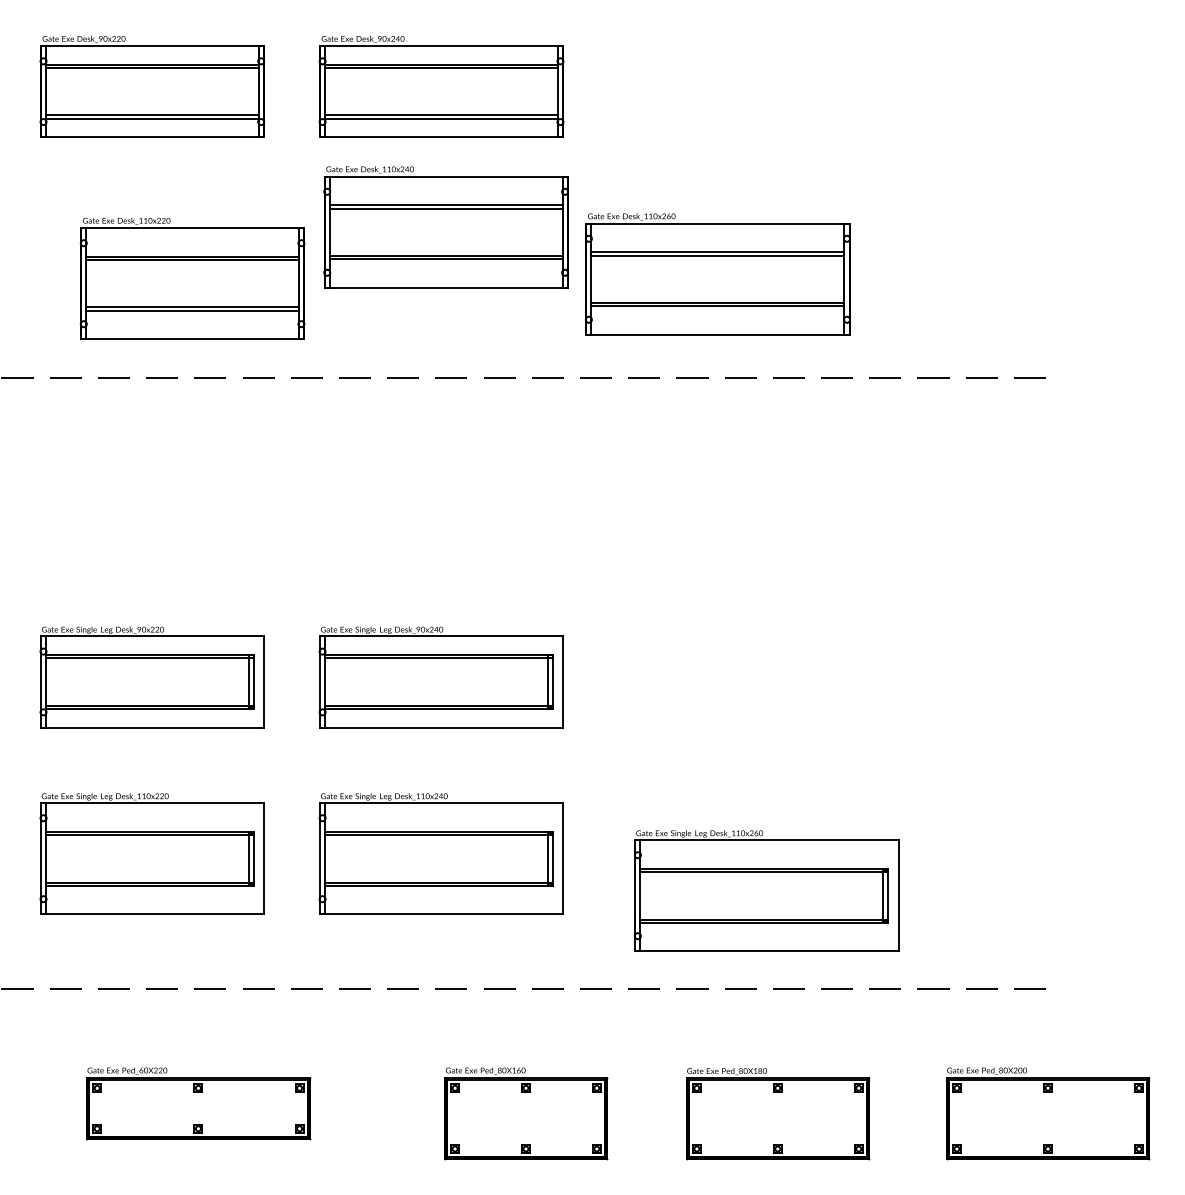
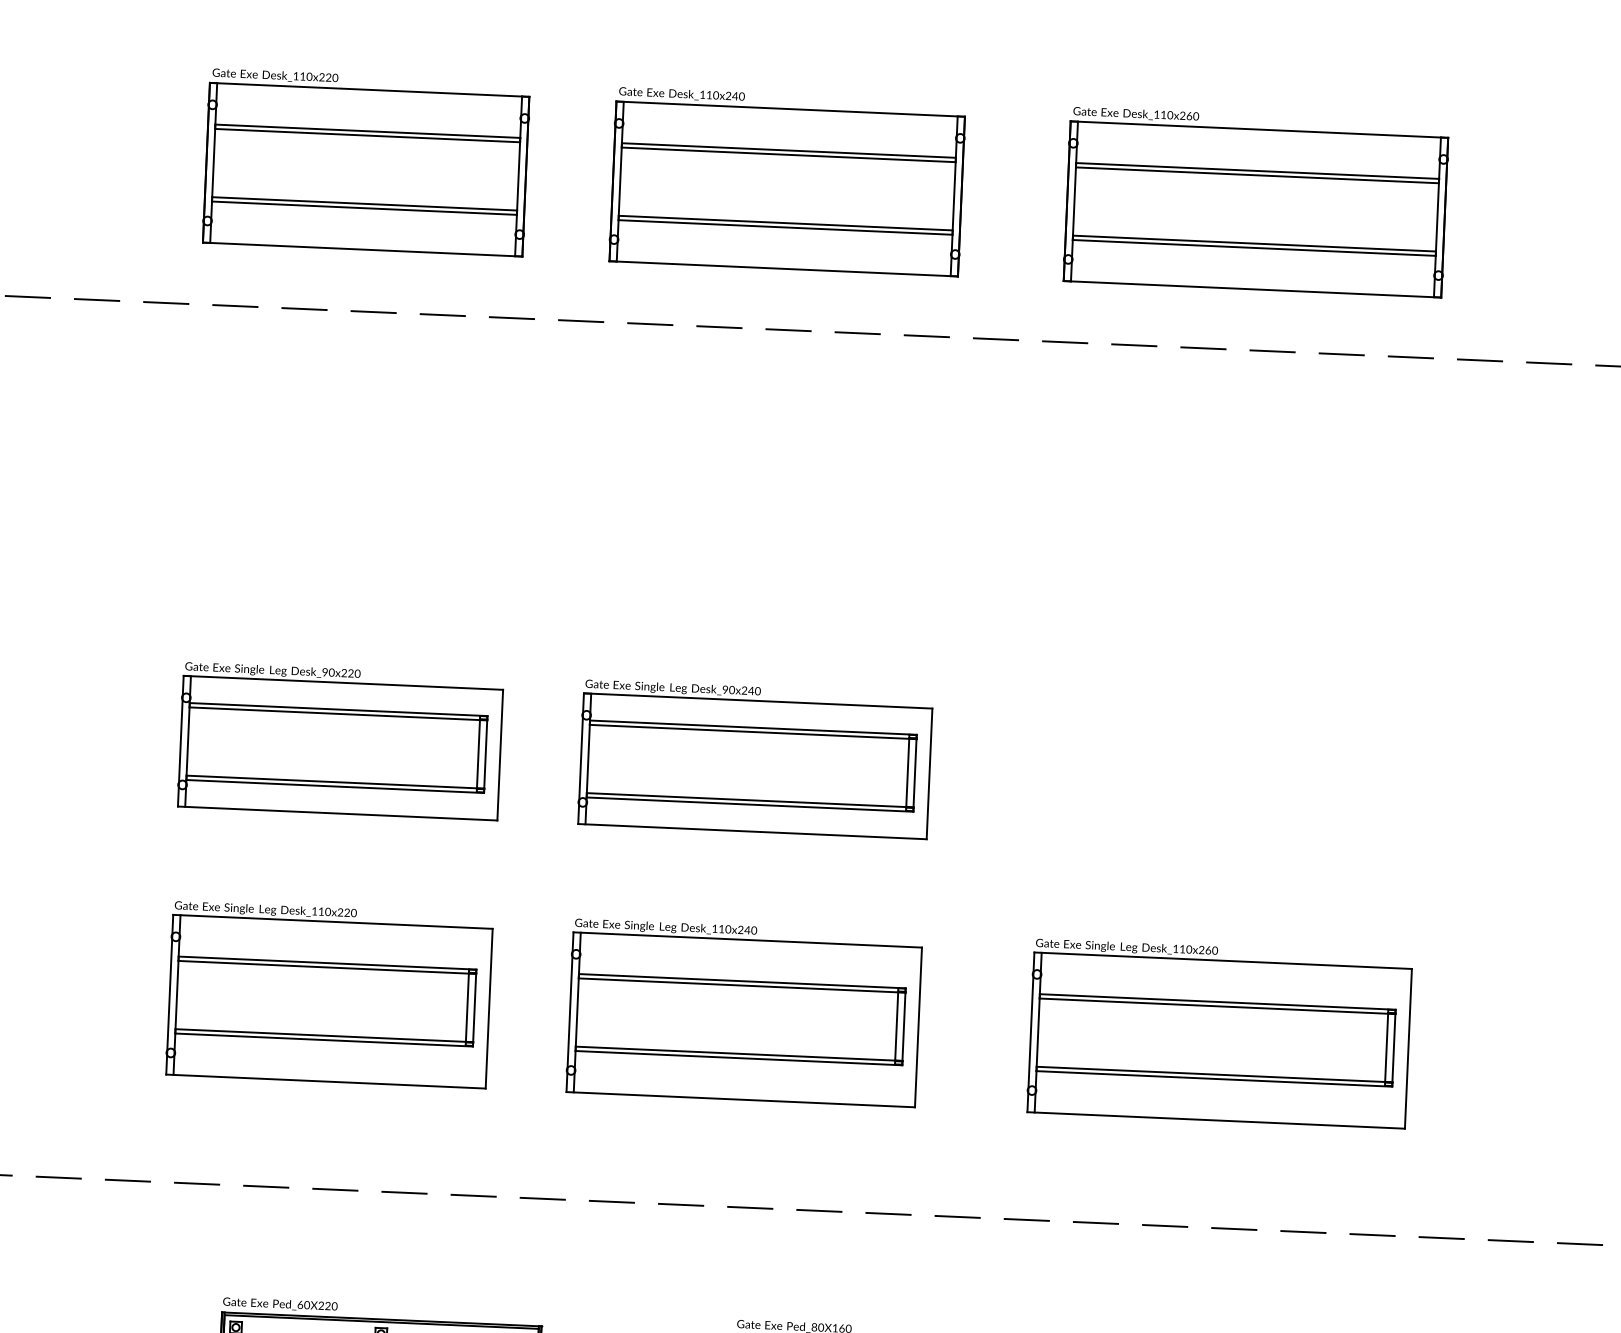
part: (445, 227) -> (786, 182), moved
part: (717, 274) -> (1255, 202), moved
part: (192, 278) -> (366, 162), moved
part: (766, 890) -> (1219, 1033), moved

